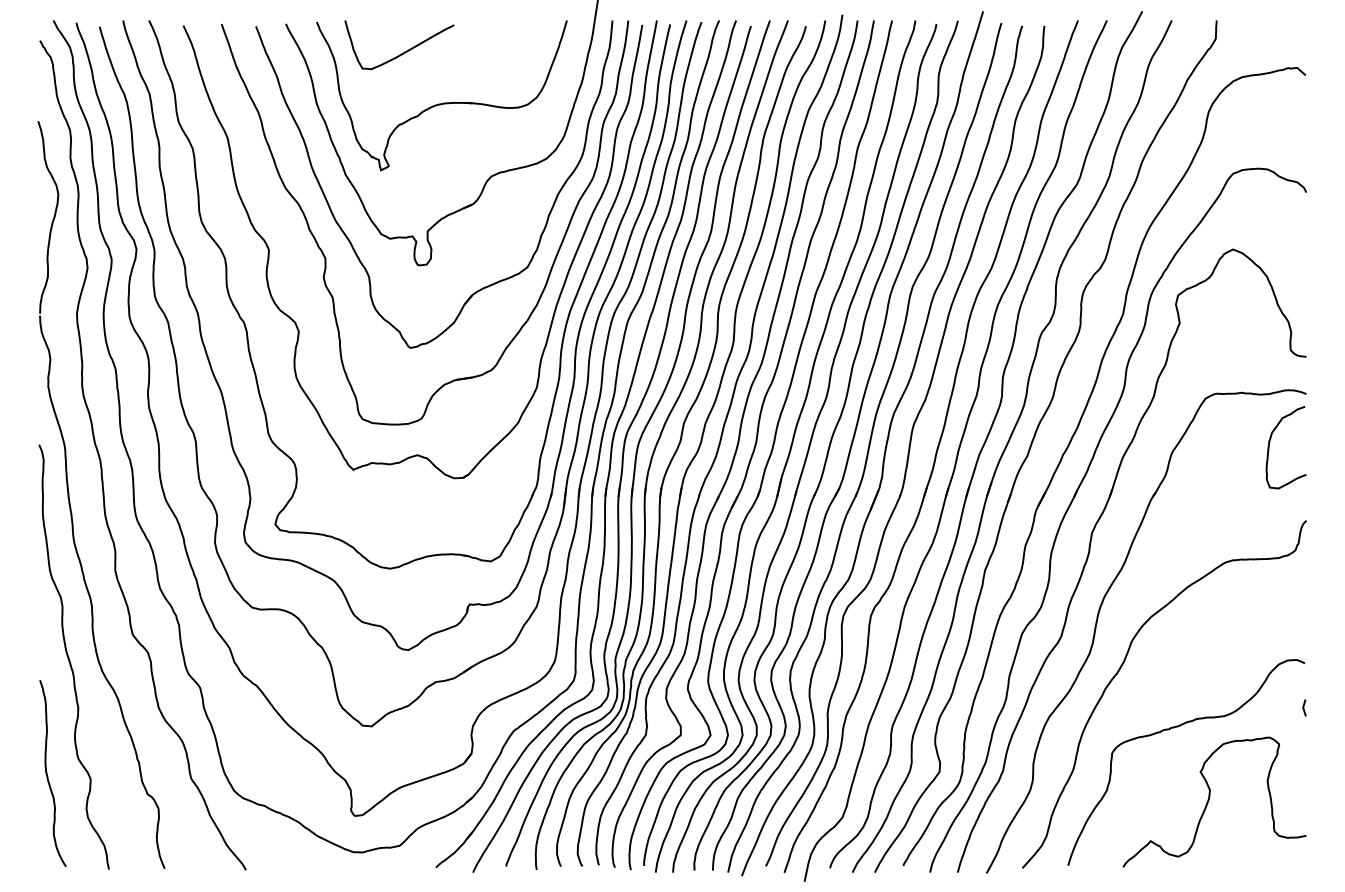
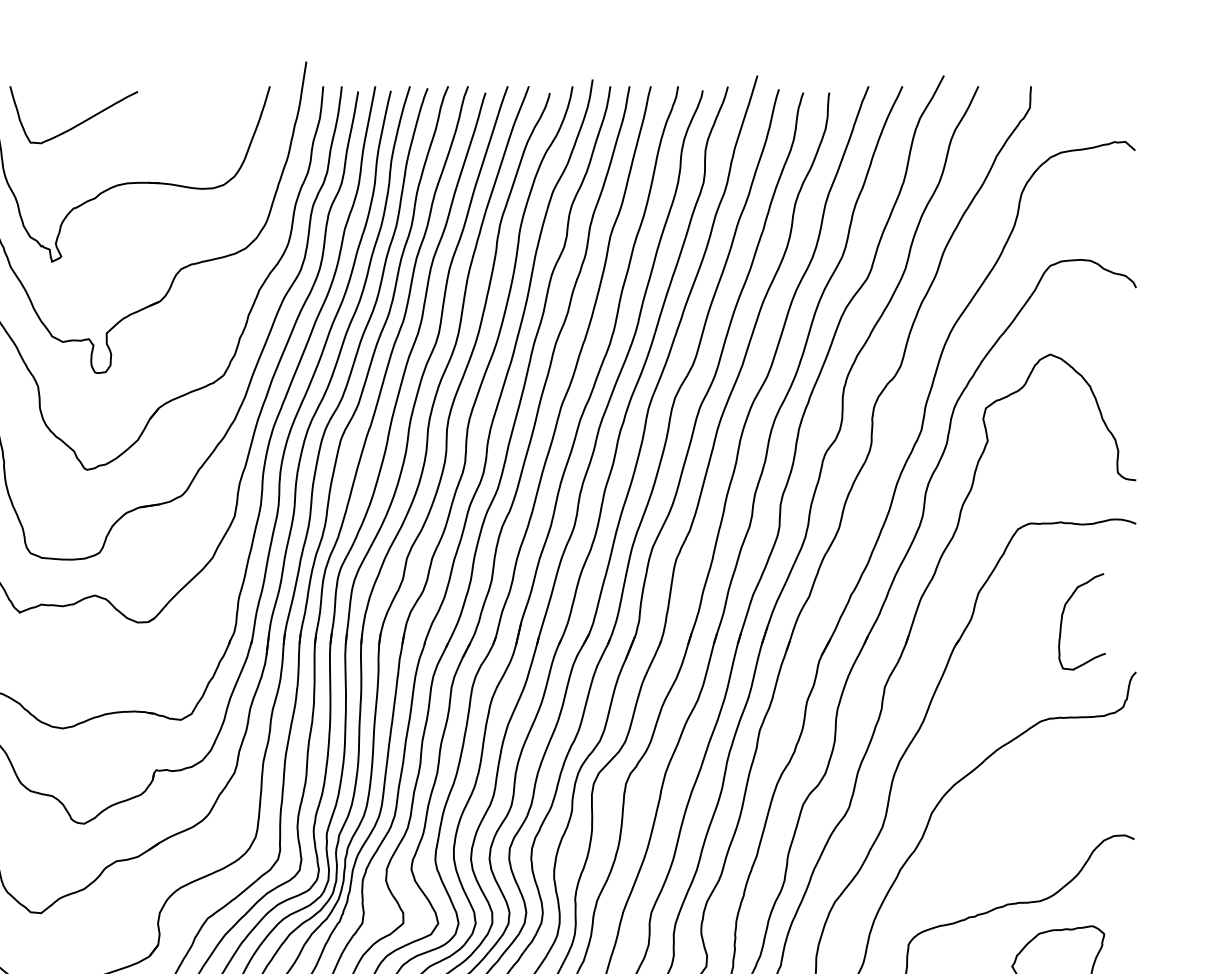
curve: (1270, 442) -> (1063, 615), moved
line: (1304, 707) -> (1133, 891), removed

